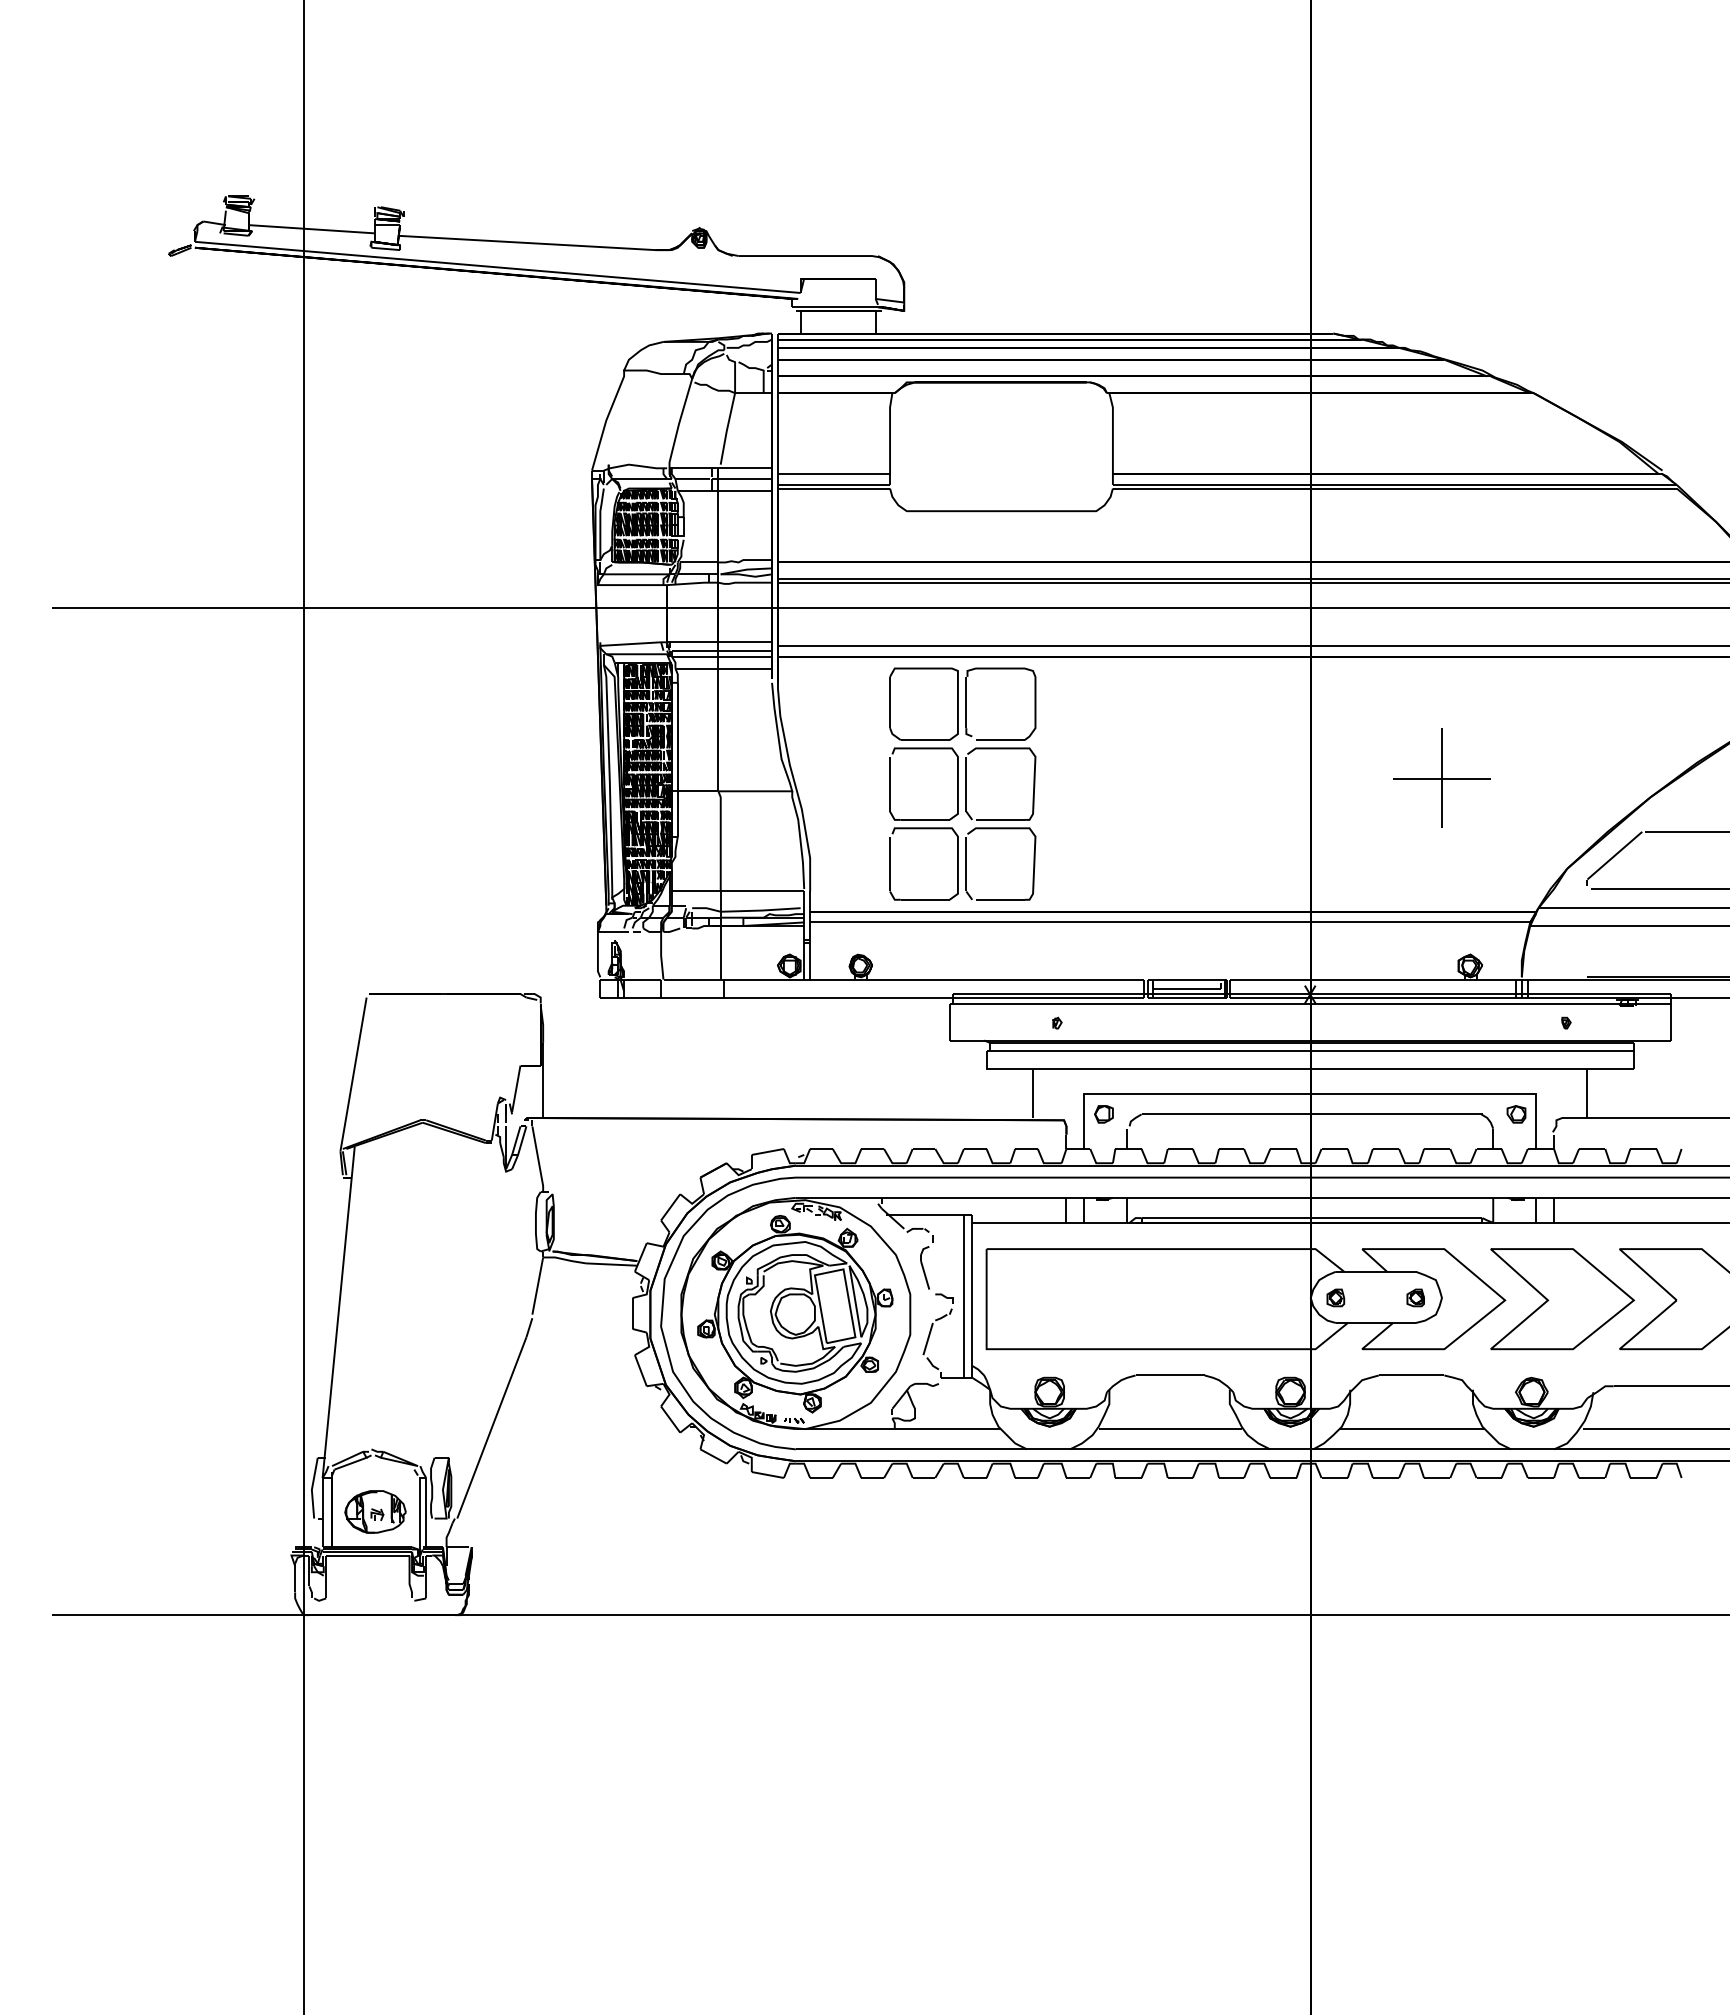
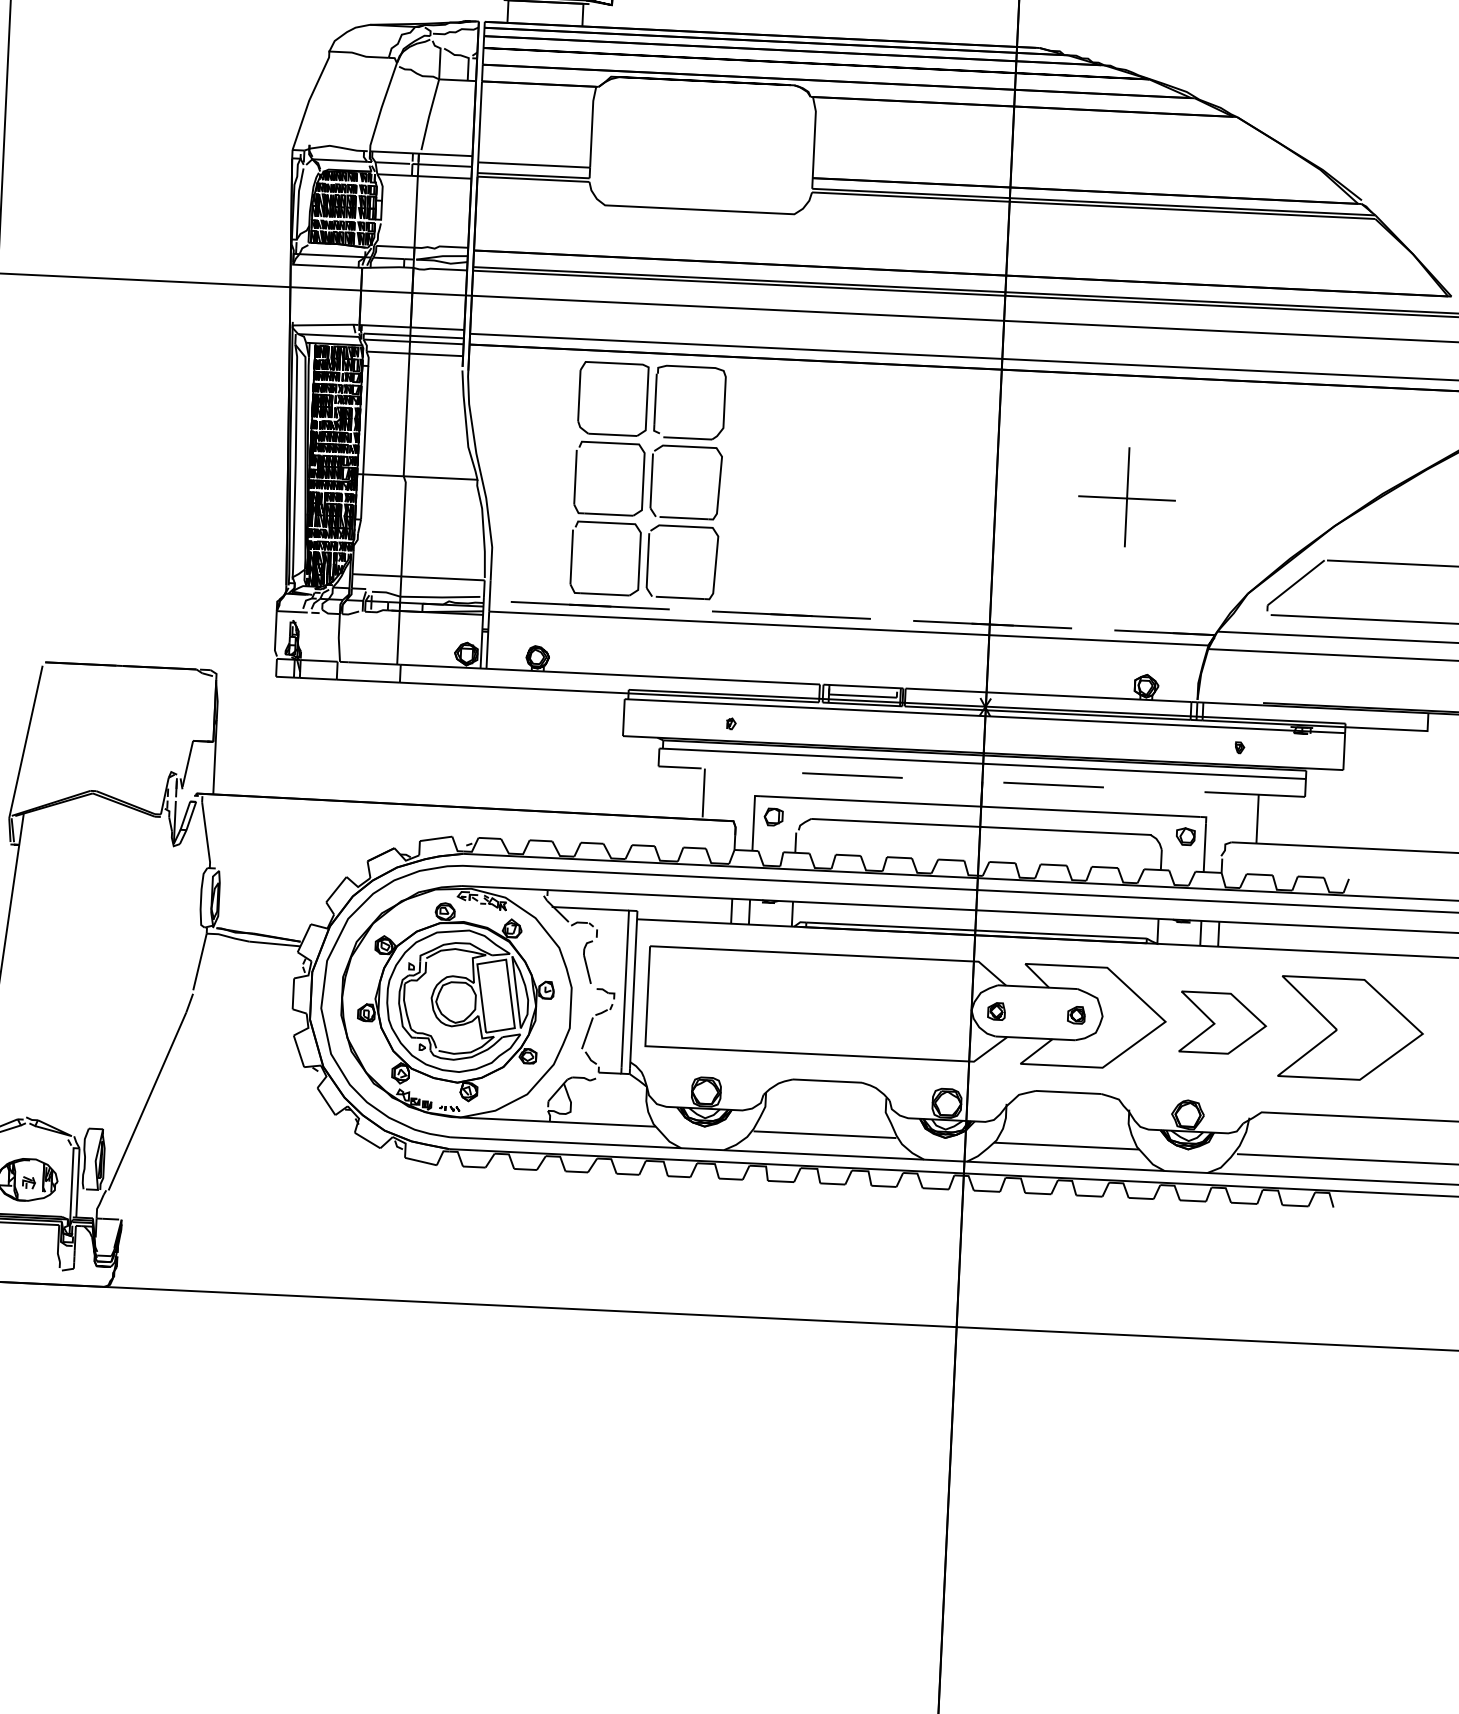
line: (810, 911) -> (490, 600), solid -> dashed
line: (1300, 1069) -> (972, 781), solid -> dashed
part: (1562, 1299) -> (1222, 1023), size x0.6

